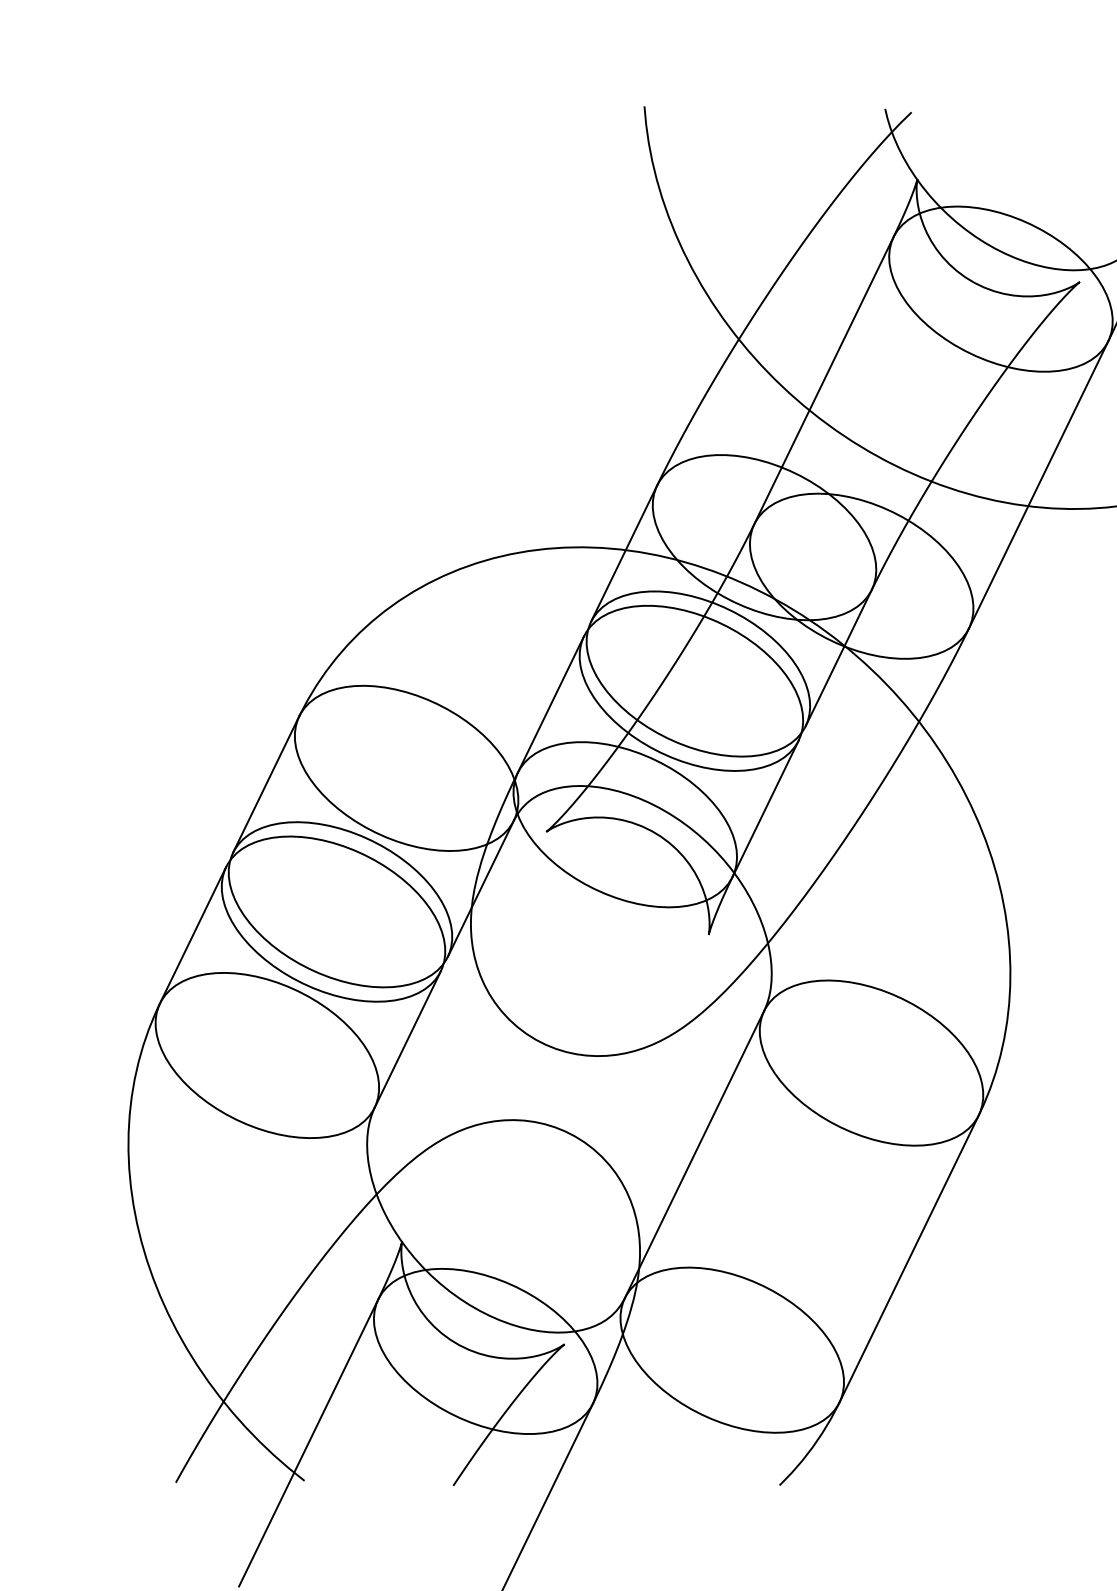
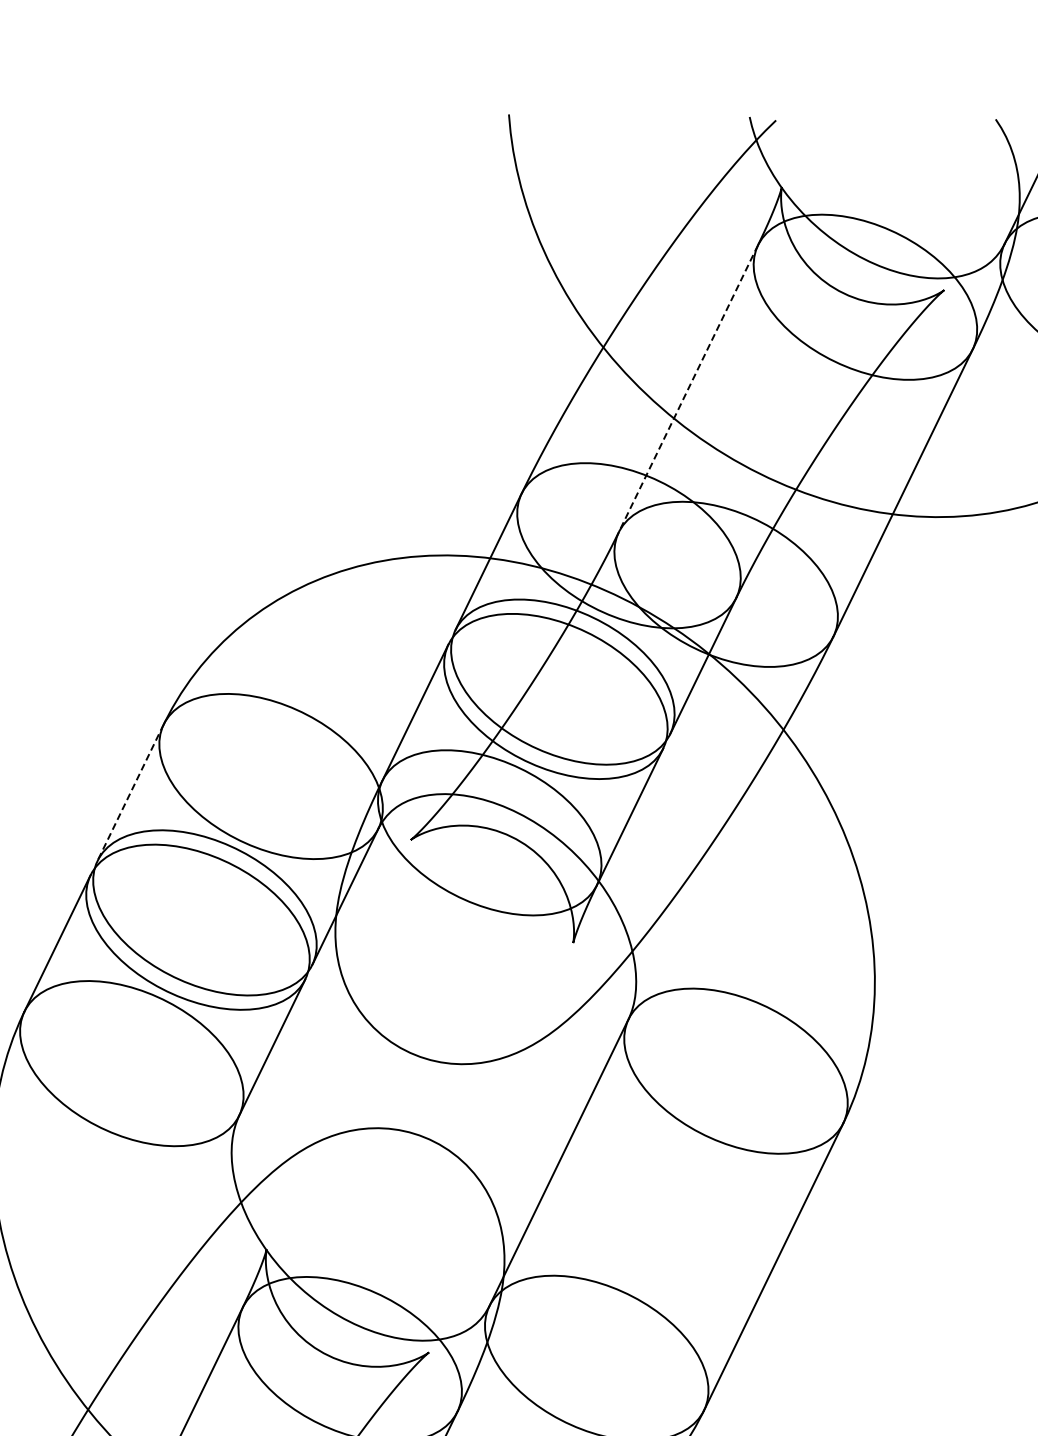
line: (823, 380) -> (687, 388), solid -> dashed
line: (266, 784) -> (130, 792), solid -> dashed

